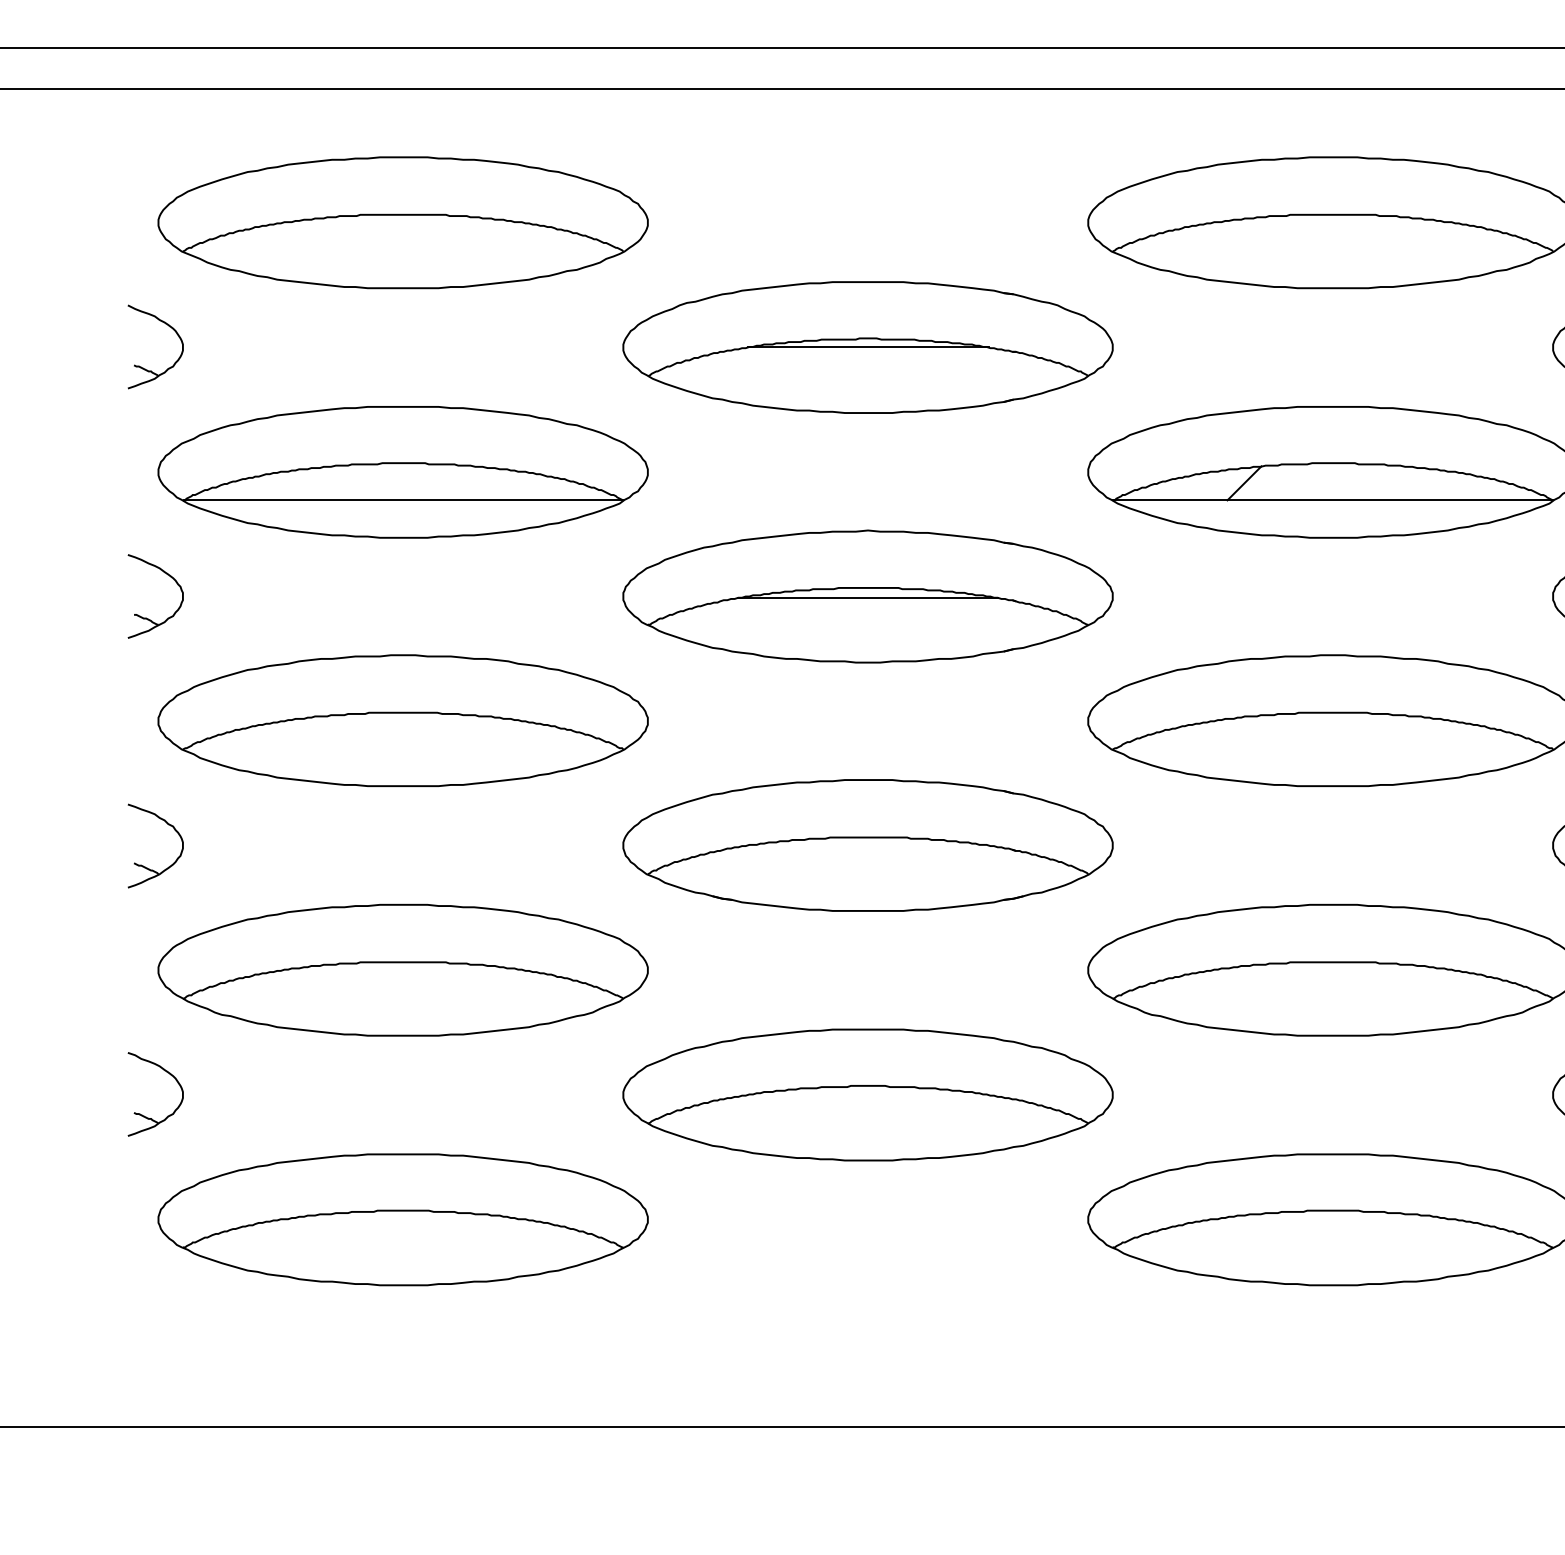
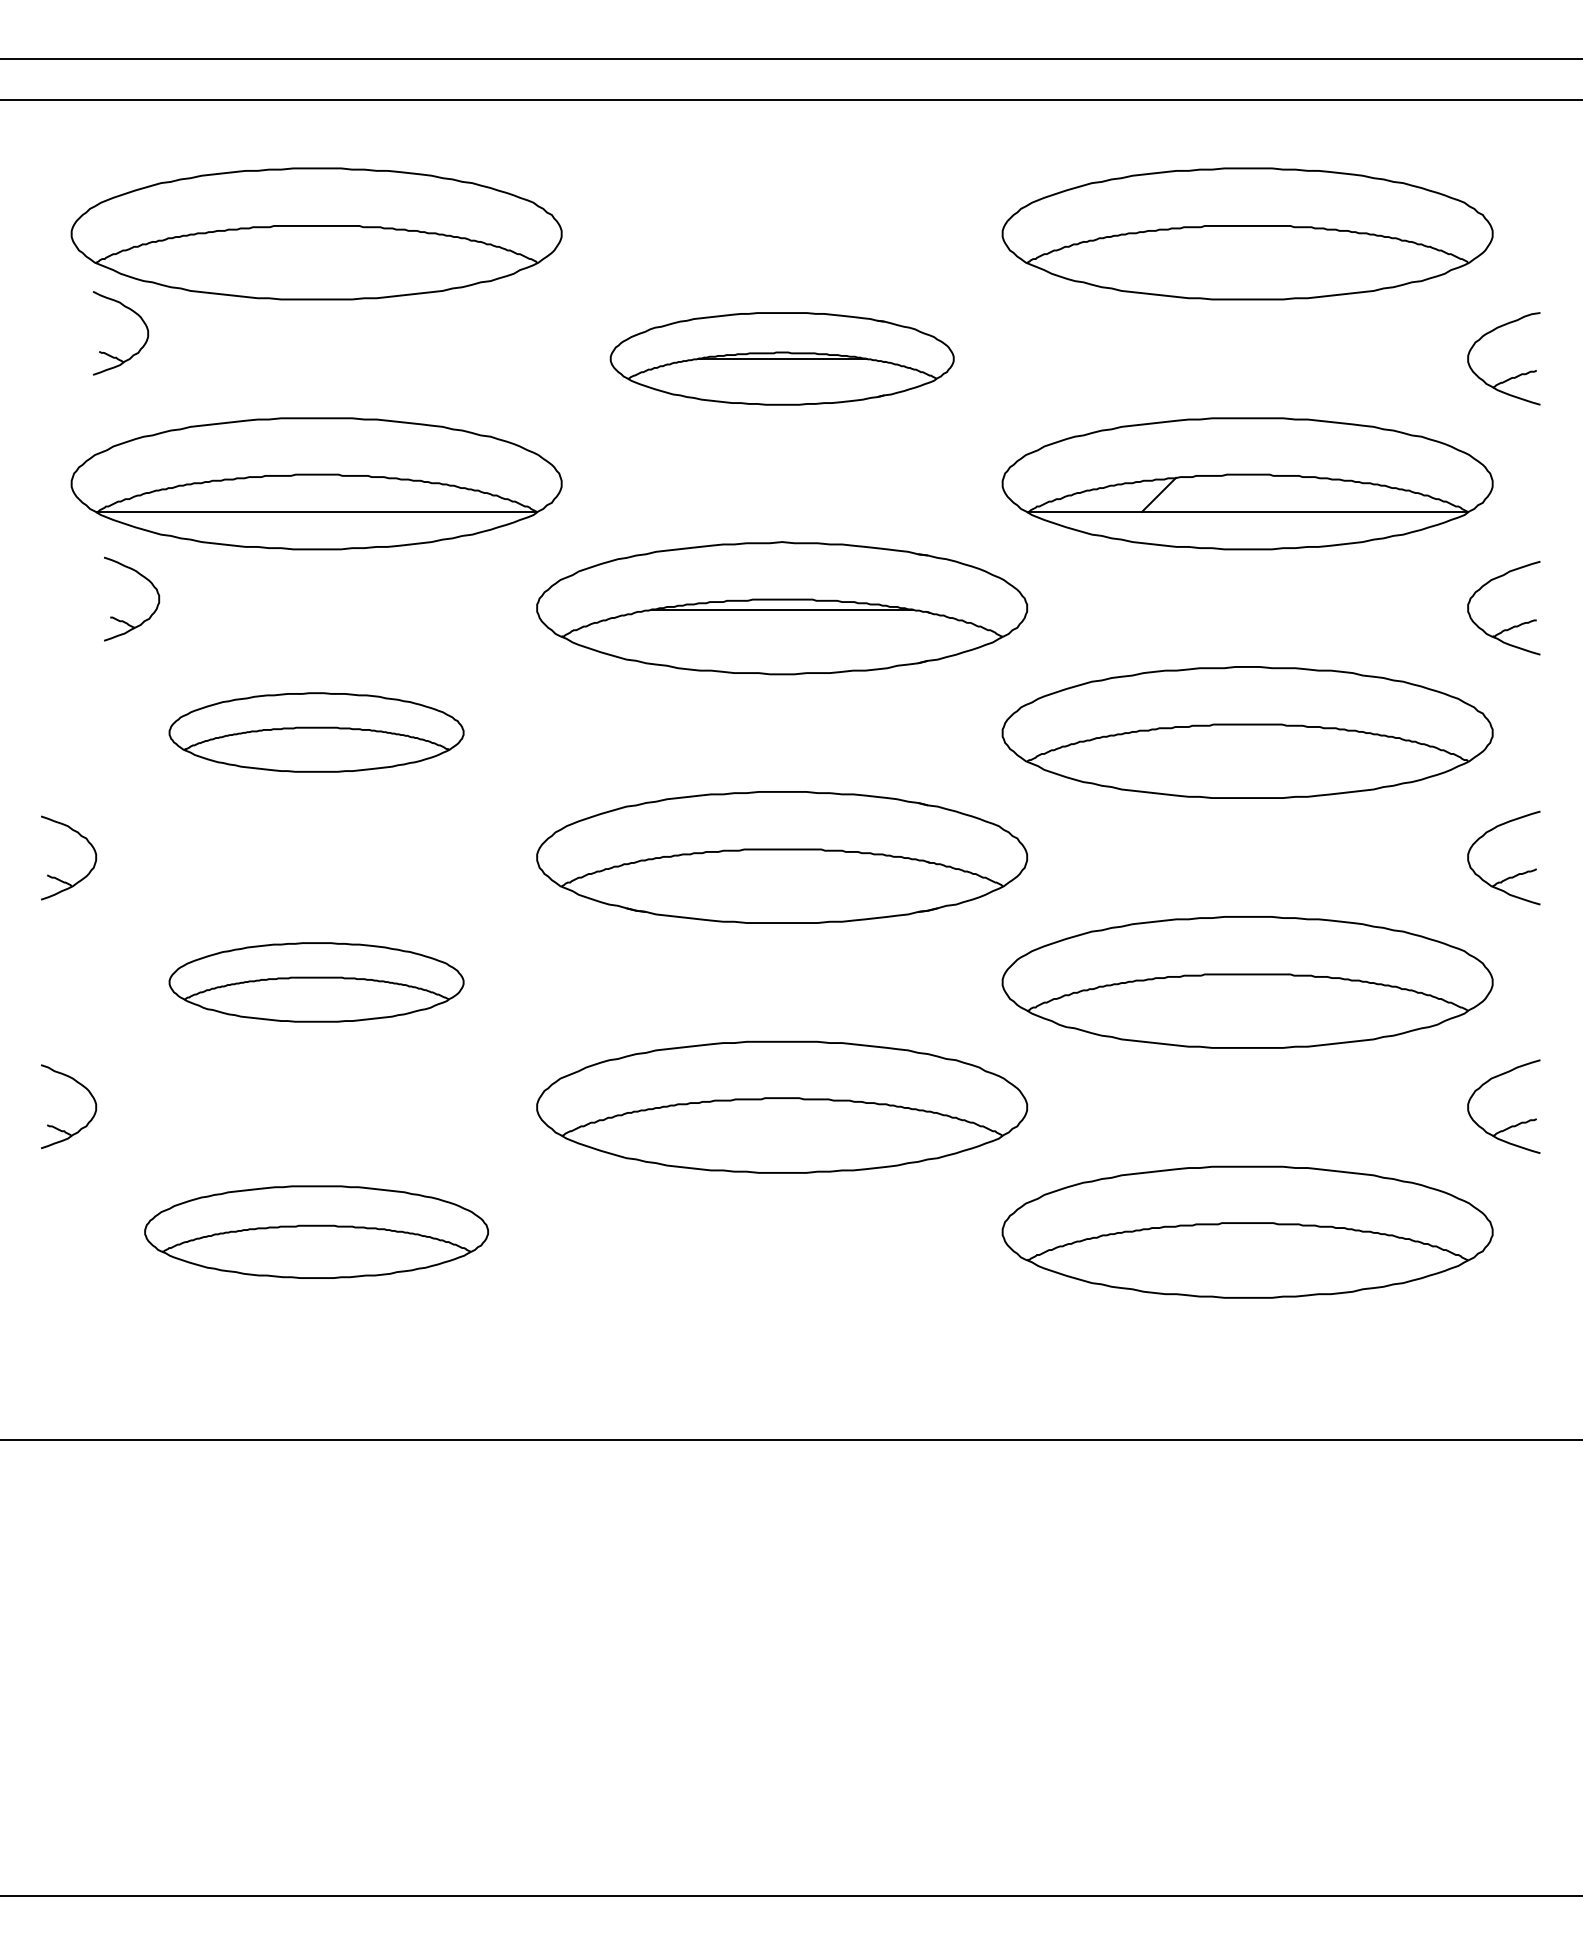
part: (868, 347) -> (782, 358), size x0.7
part: (151, 370) -> (116, 356), moved
part: (169, 576) -> (145, 579), moved
part: (402, 720) -> (316, 732), size x0.6
part: (402, 970) -> (316, 982), size x0.6
part: (402, 1219) -> (316, 1231), size x0.7

